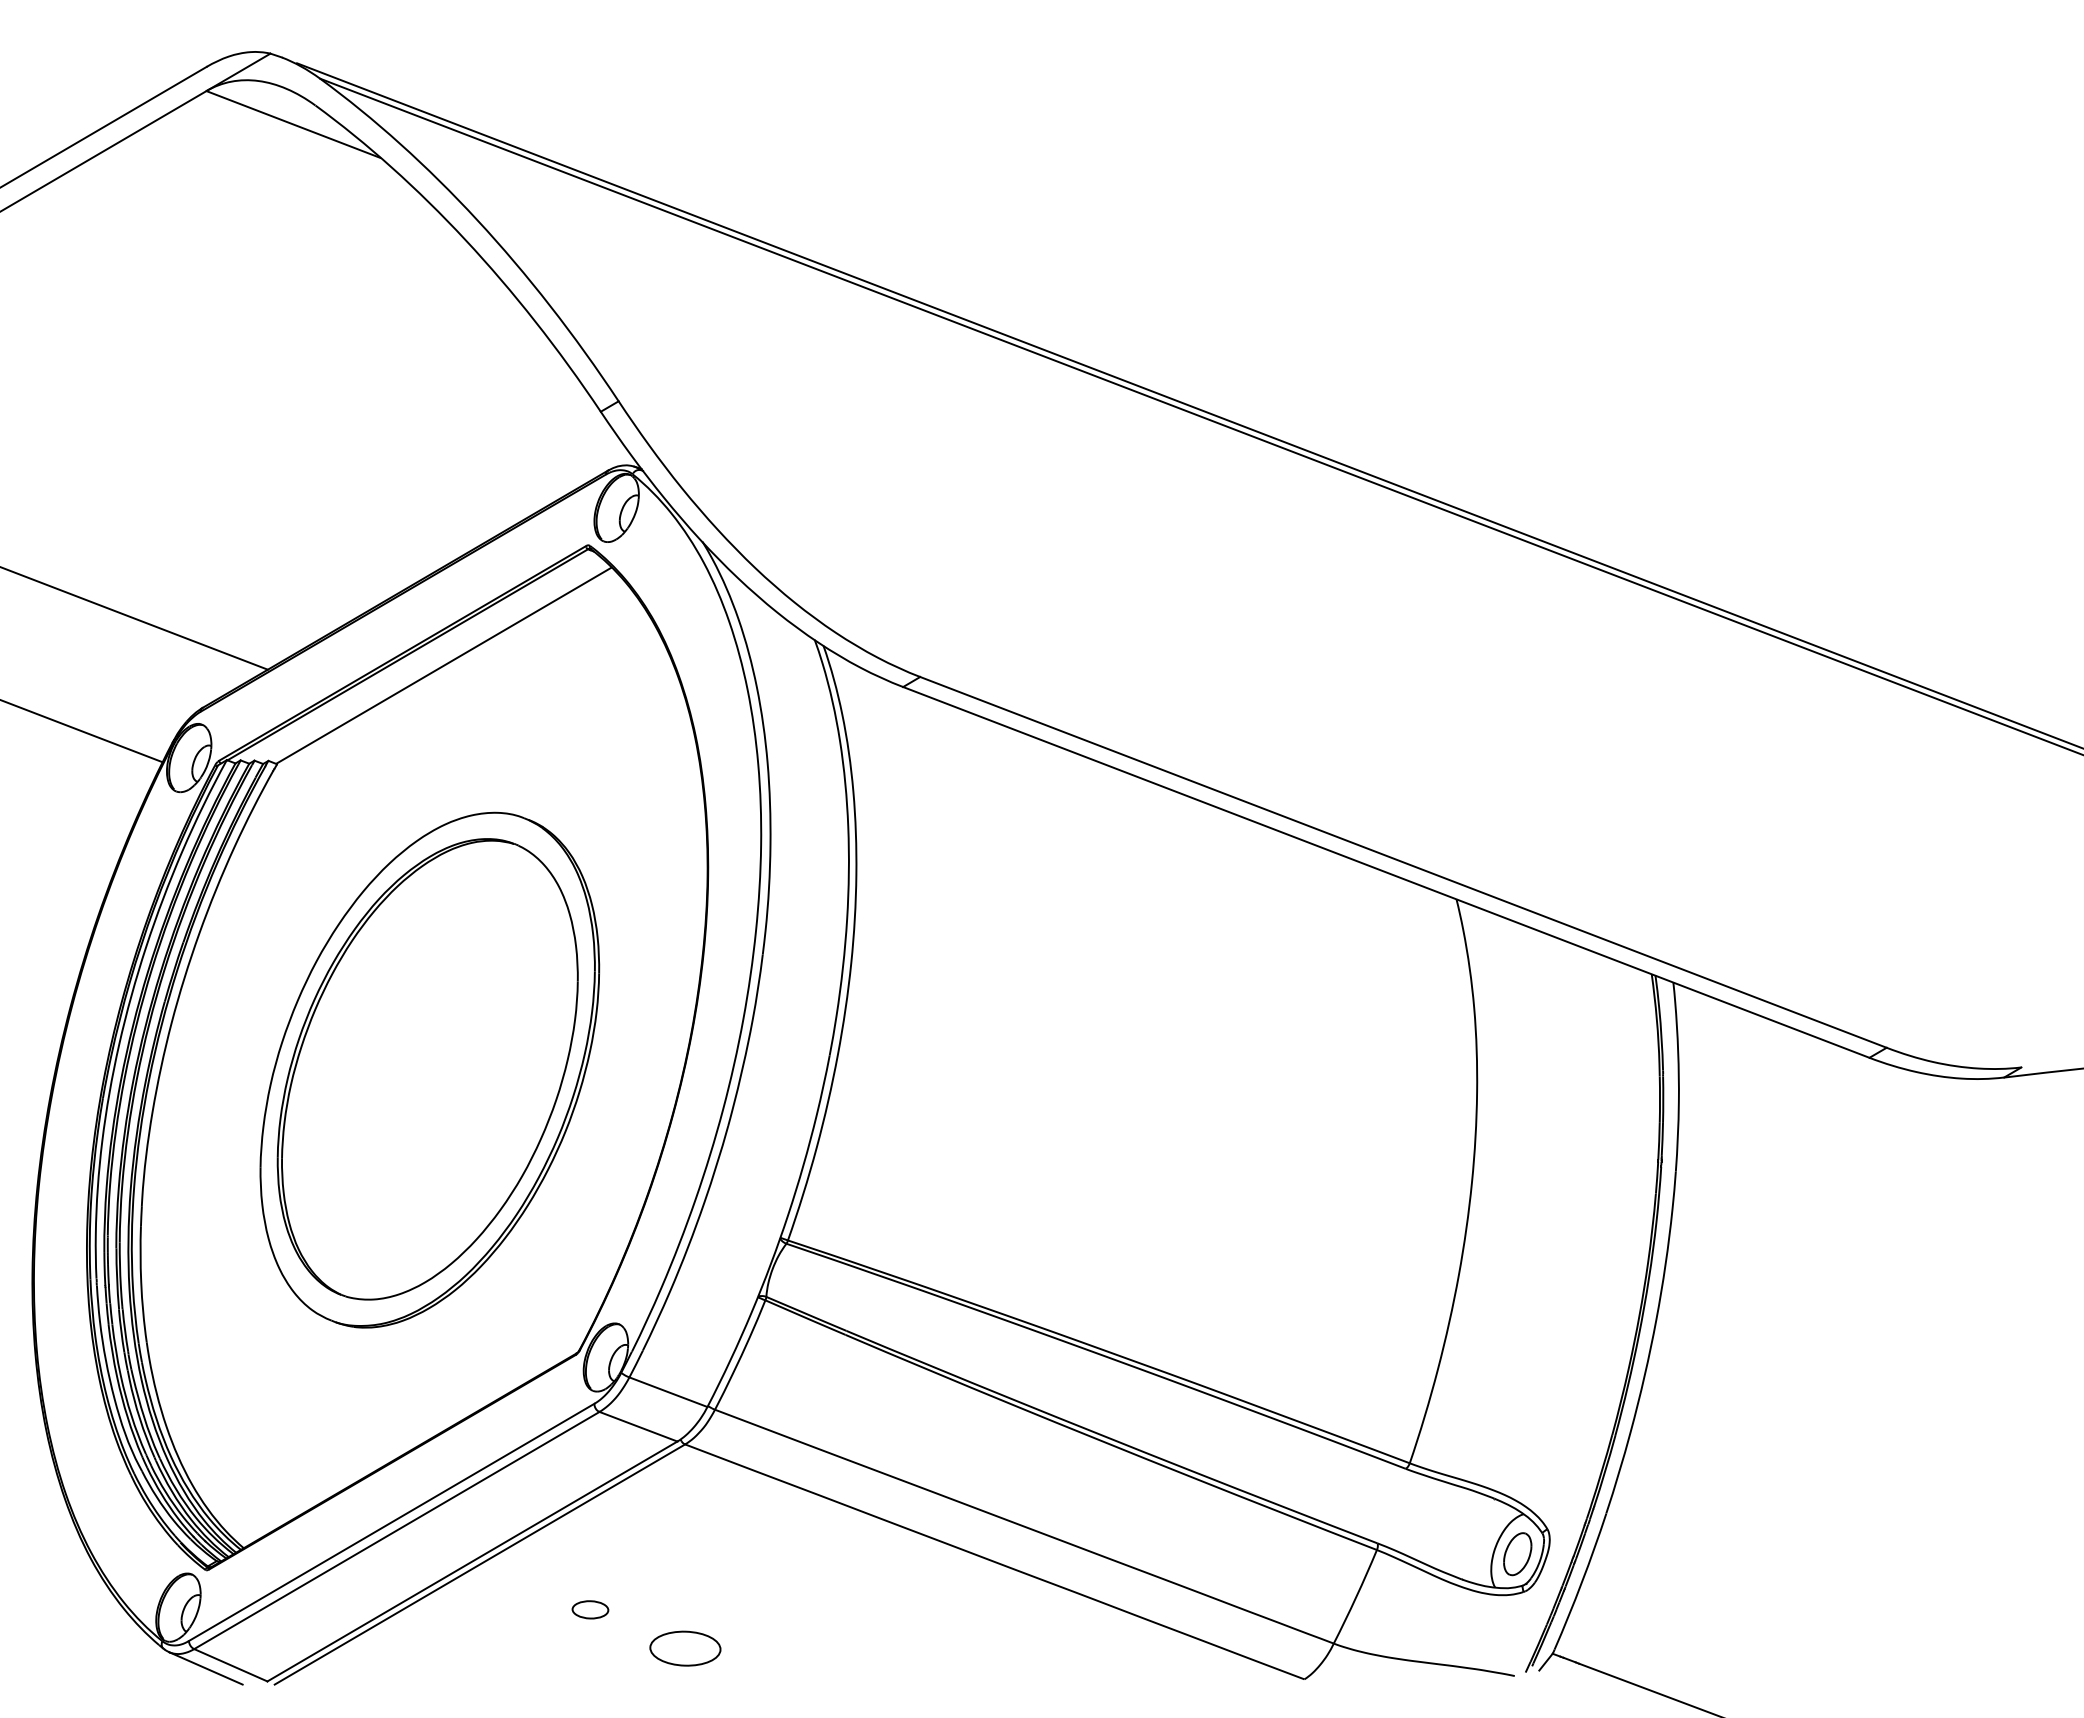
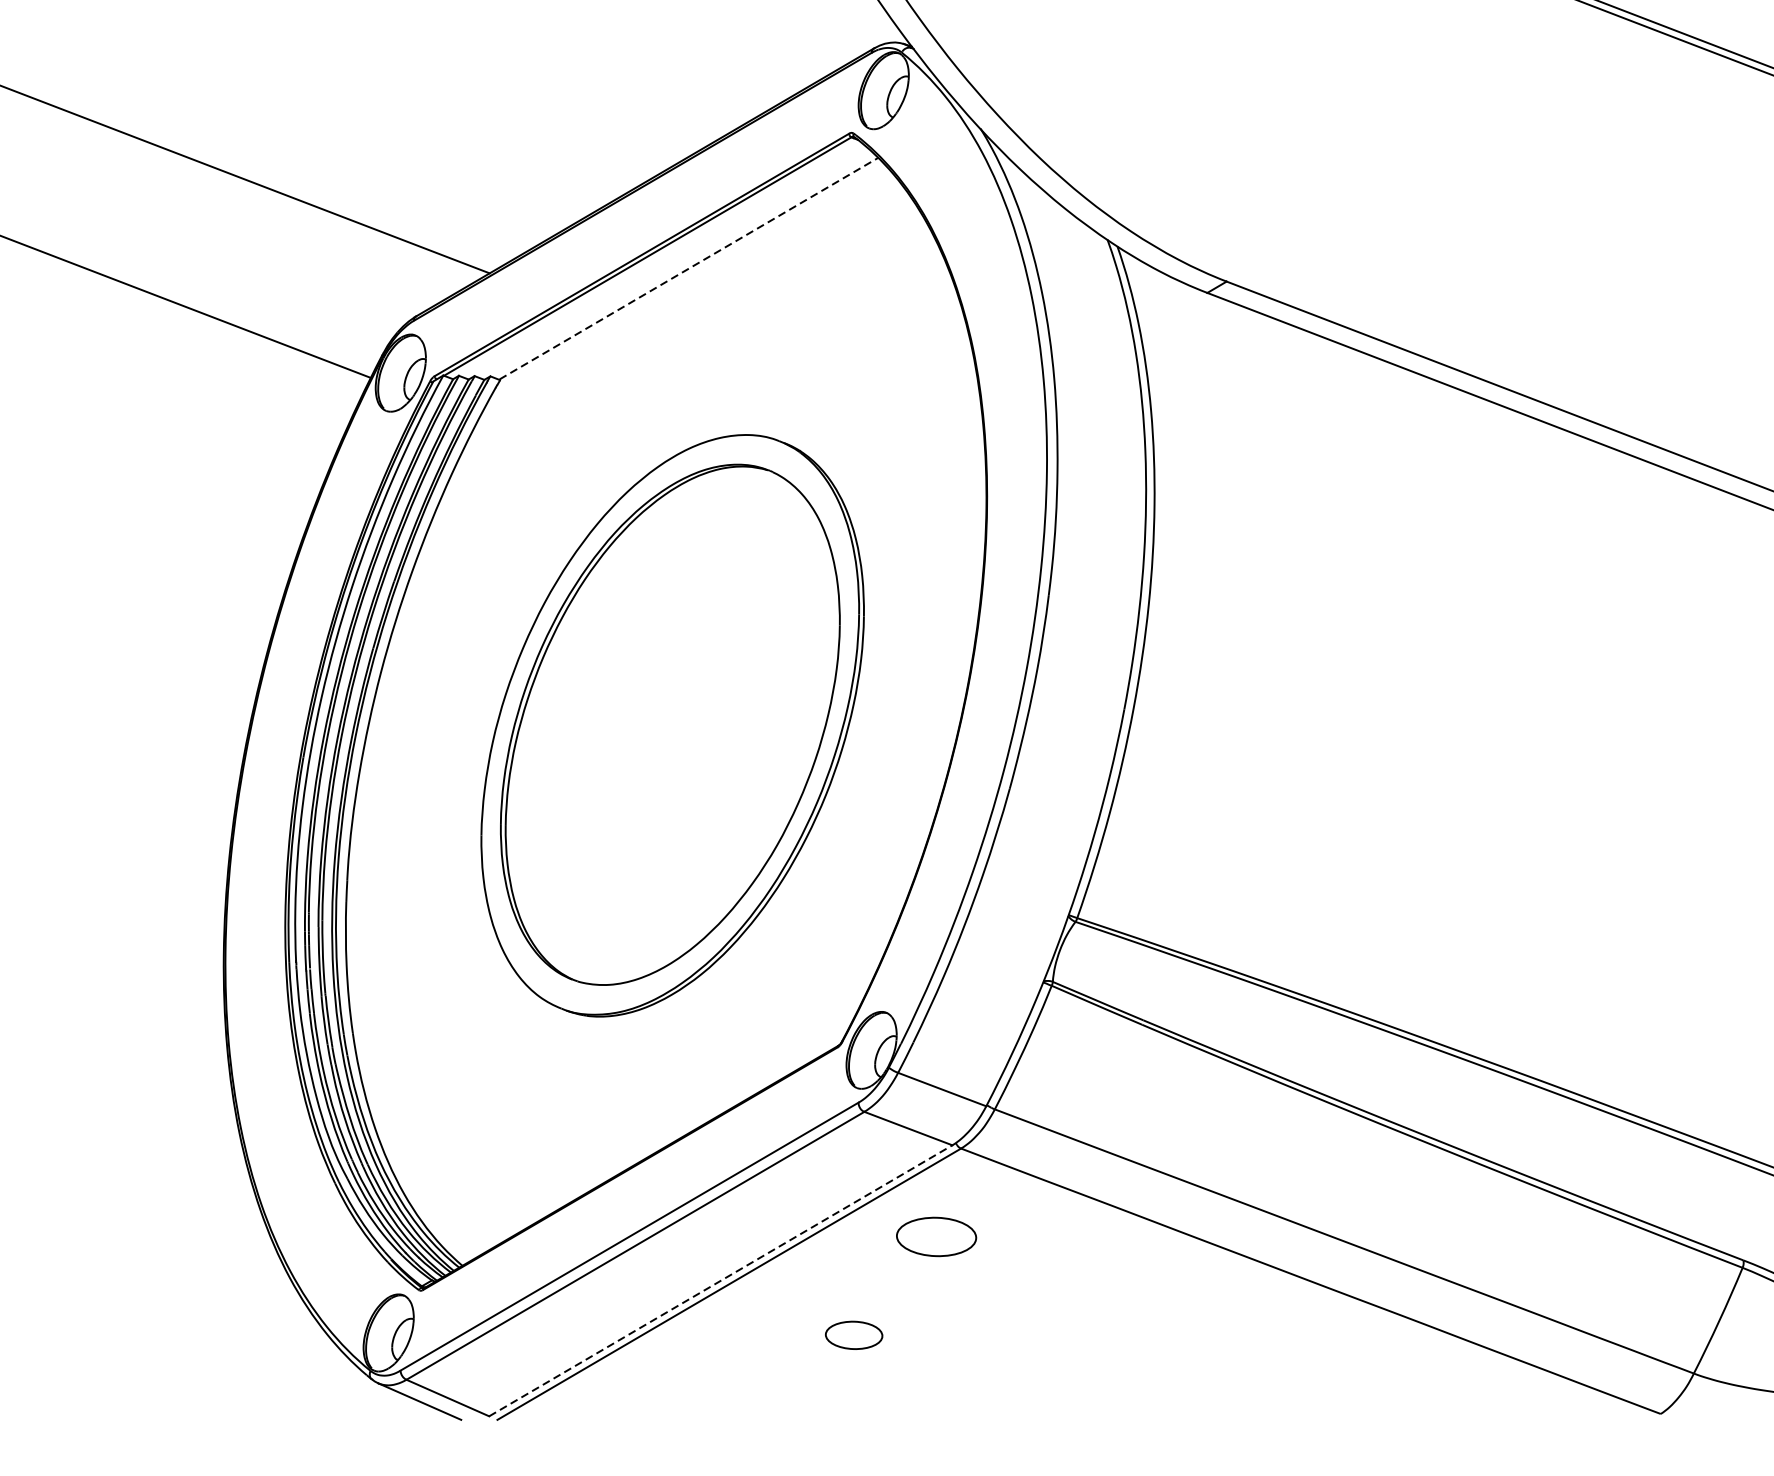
line: (444, 665) -> (689, 268), solid -> dashed
line: (472, 1561) -> (720, 1280), solid -> dashed
part: (590, 1609) -> (854, 1335), size x1.4
part: (685, 1648) -> (936, 1236), moved

